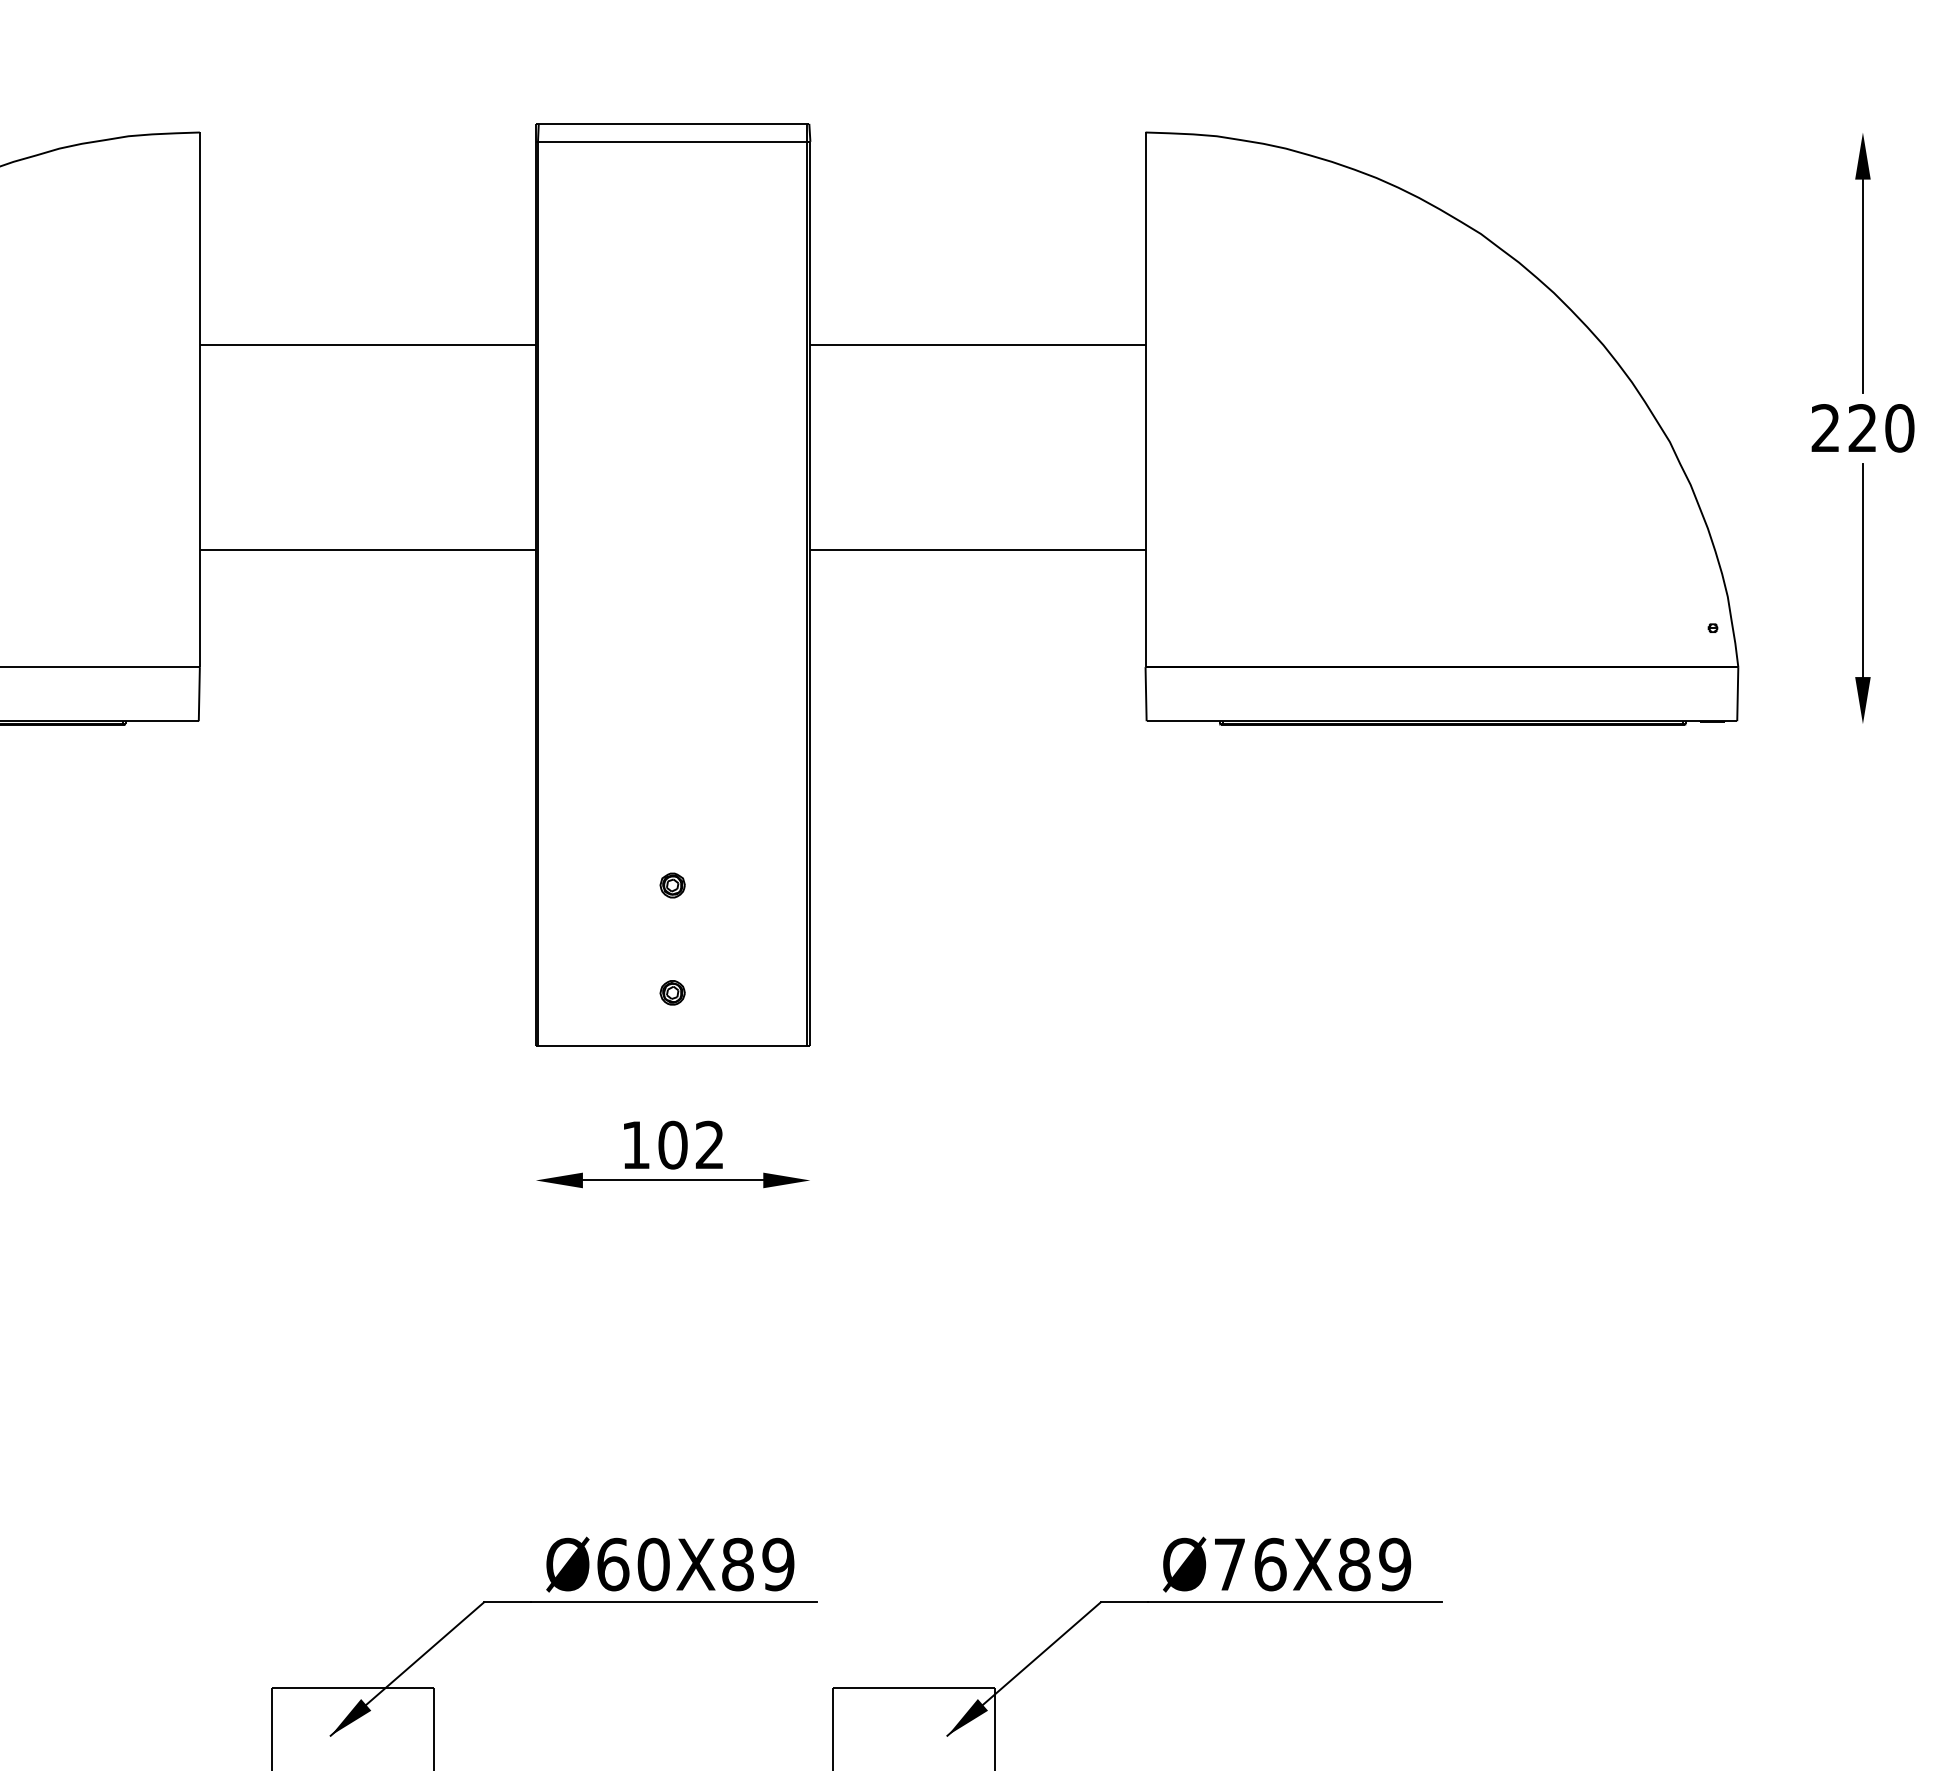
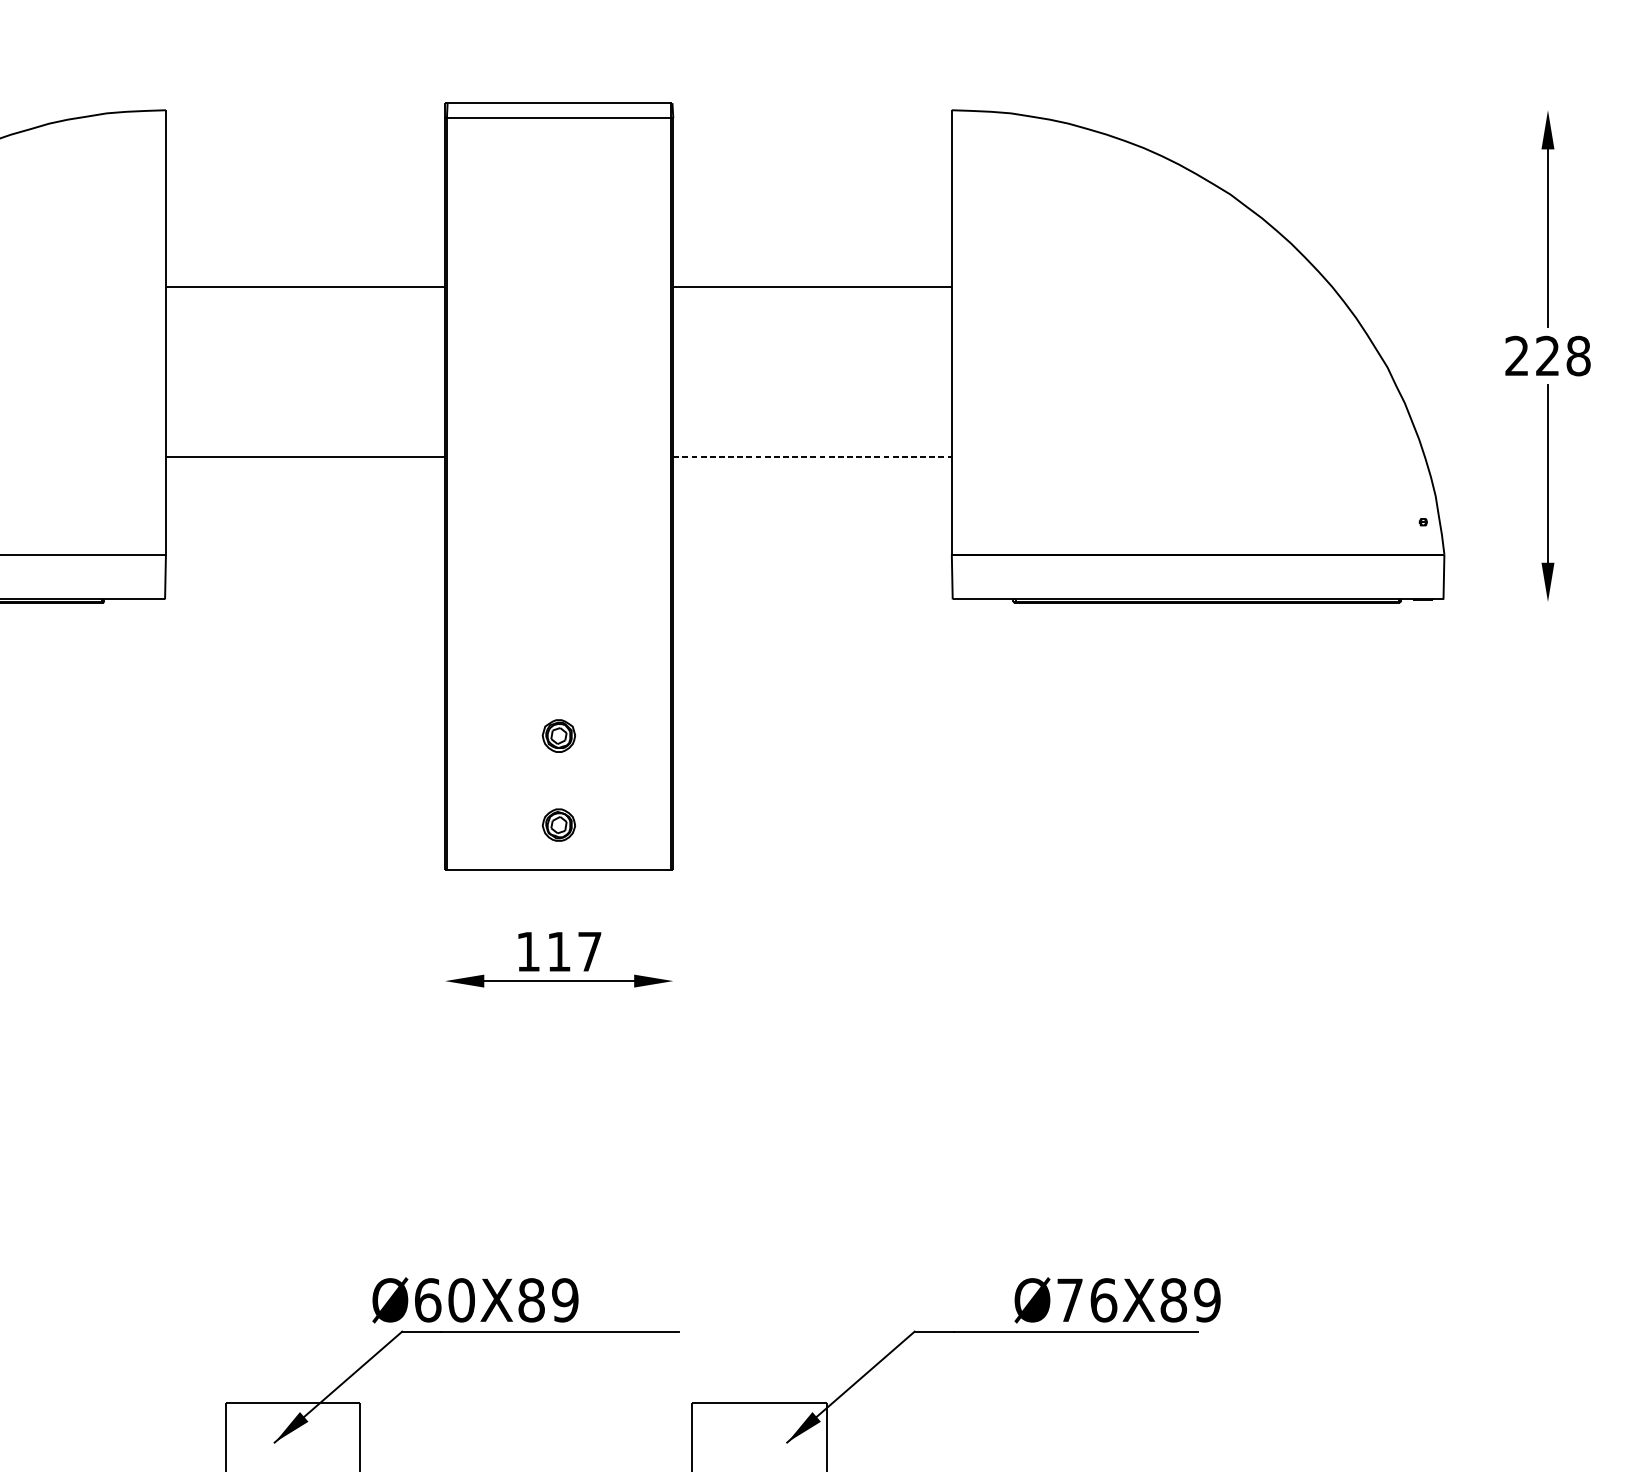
text: (1899, 428) -> (1578, 356), 220 -> 228
line: (977, 550) -> (812, 457), solid -> dashed
part: (672, 885) -> (558, 736), size x1.6
part: (672, 992) -> (558, 824), size x1.6
text: (690, 1144) -> (573, 951), 102 -> 117
text: (670, 1564) -> (475, 1300), moved
text: (1287, 1564) -> (1117, 1300), moved

